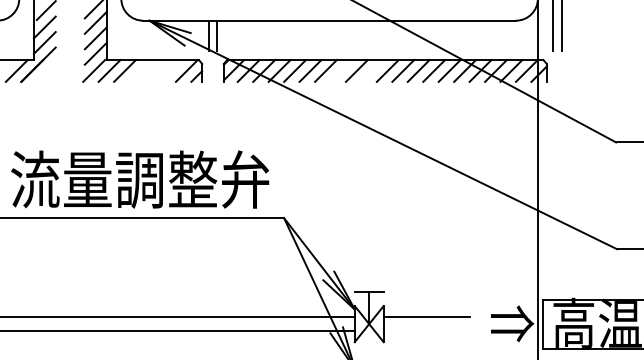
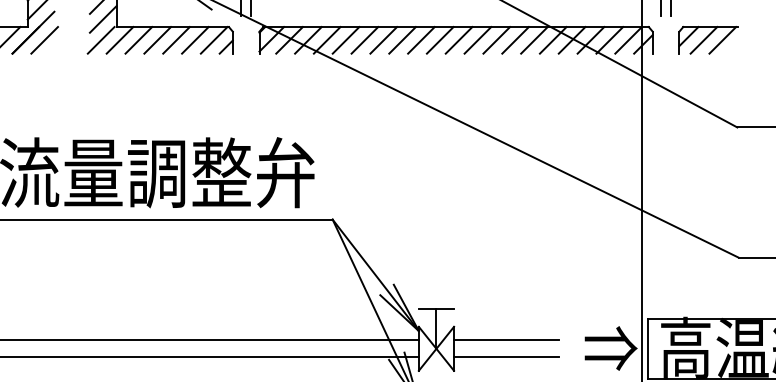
line: (47, 70) -> (44, 39), added
line: (140, 70) -> (157, 39), added
line: (155, 70) -> (175, 39), added
line: (171, 70) -> (195, 39), added
line: (341, 70) -> (402, 39), added
line: (372, 70) -> (440, 39), added
part: (592, 70) -> (708, 39), added
line: (426, 330) -> (506, 356), added

